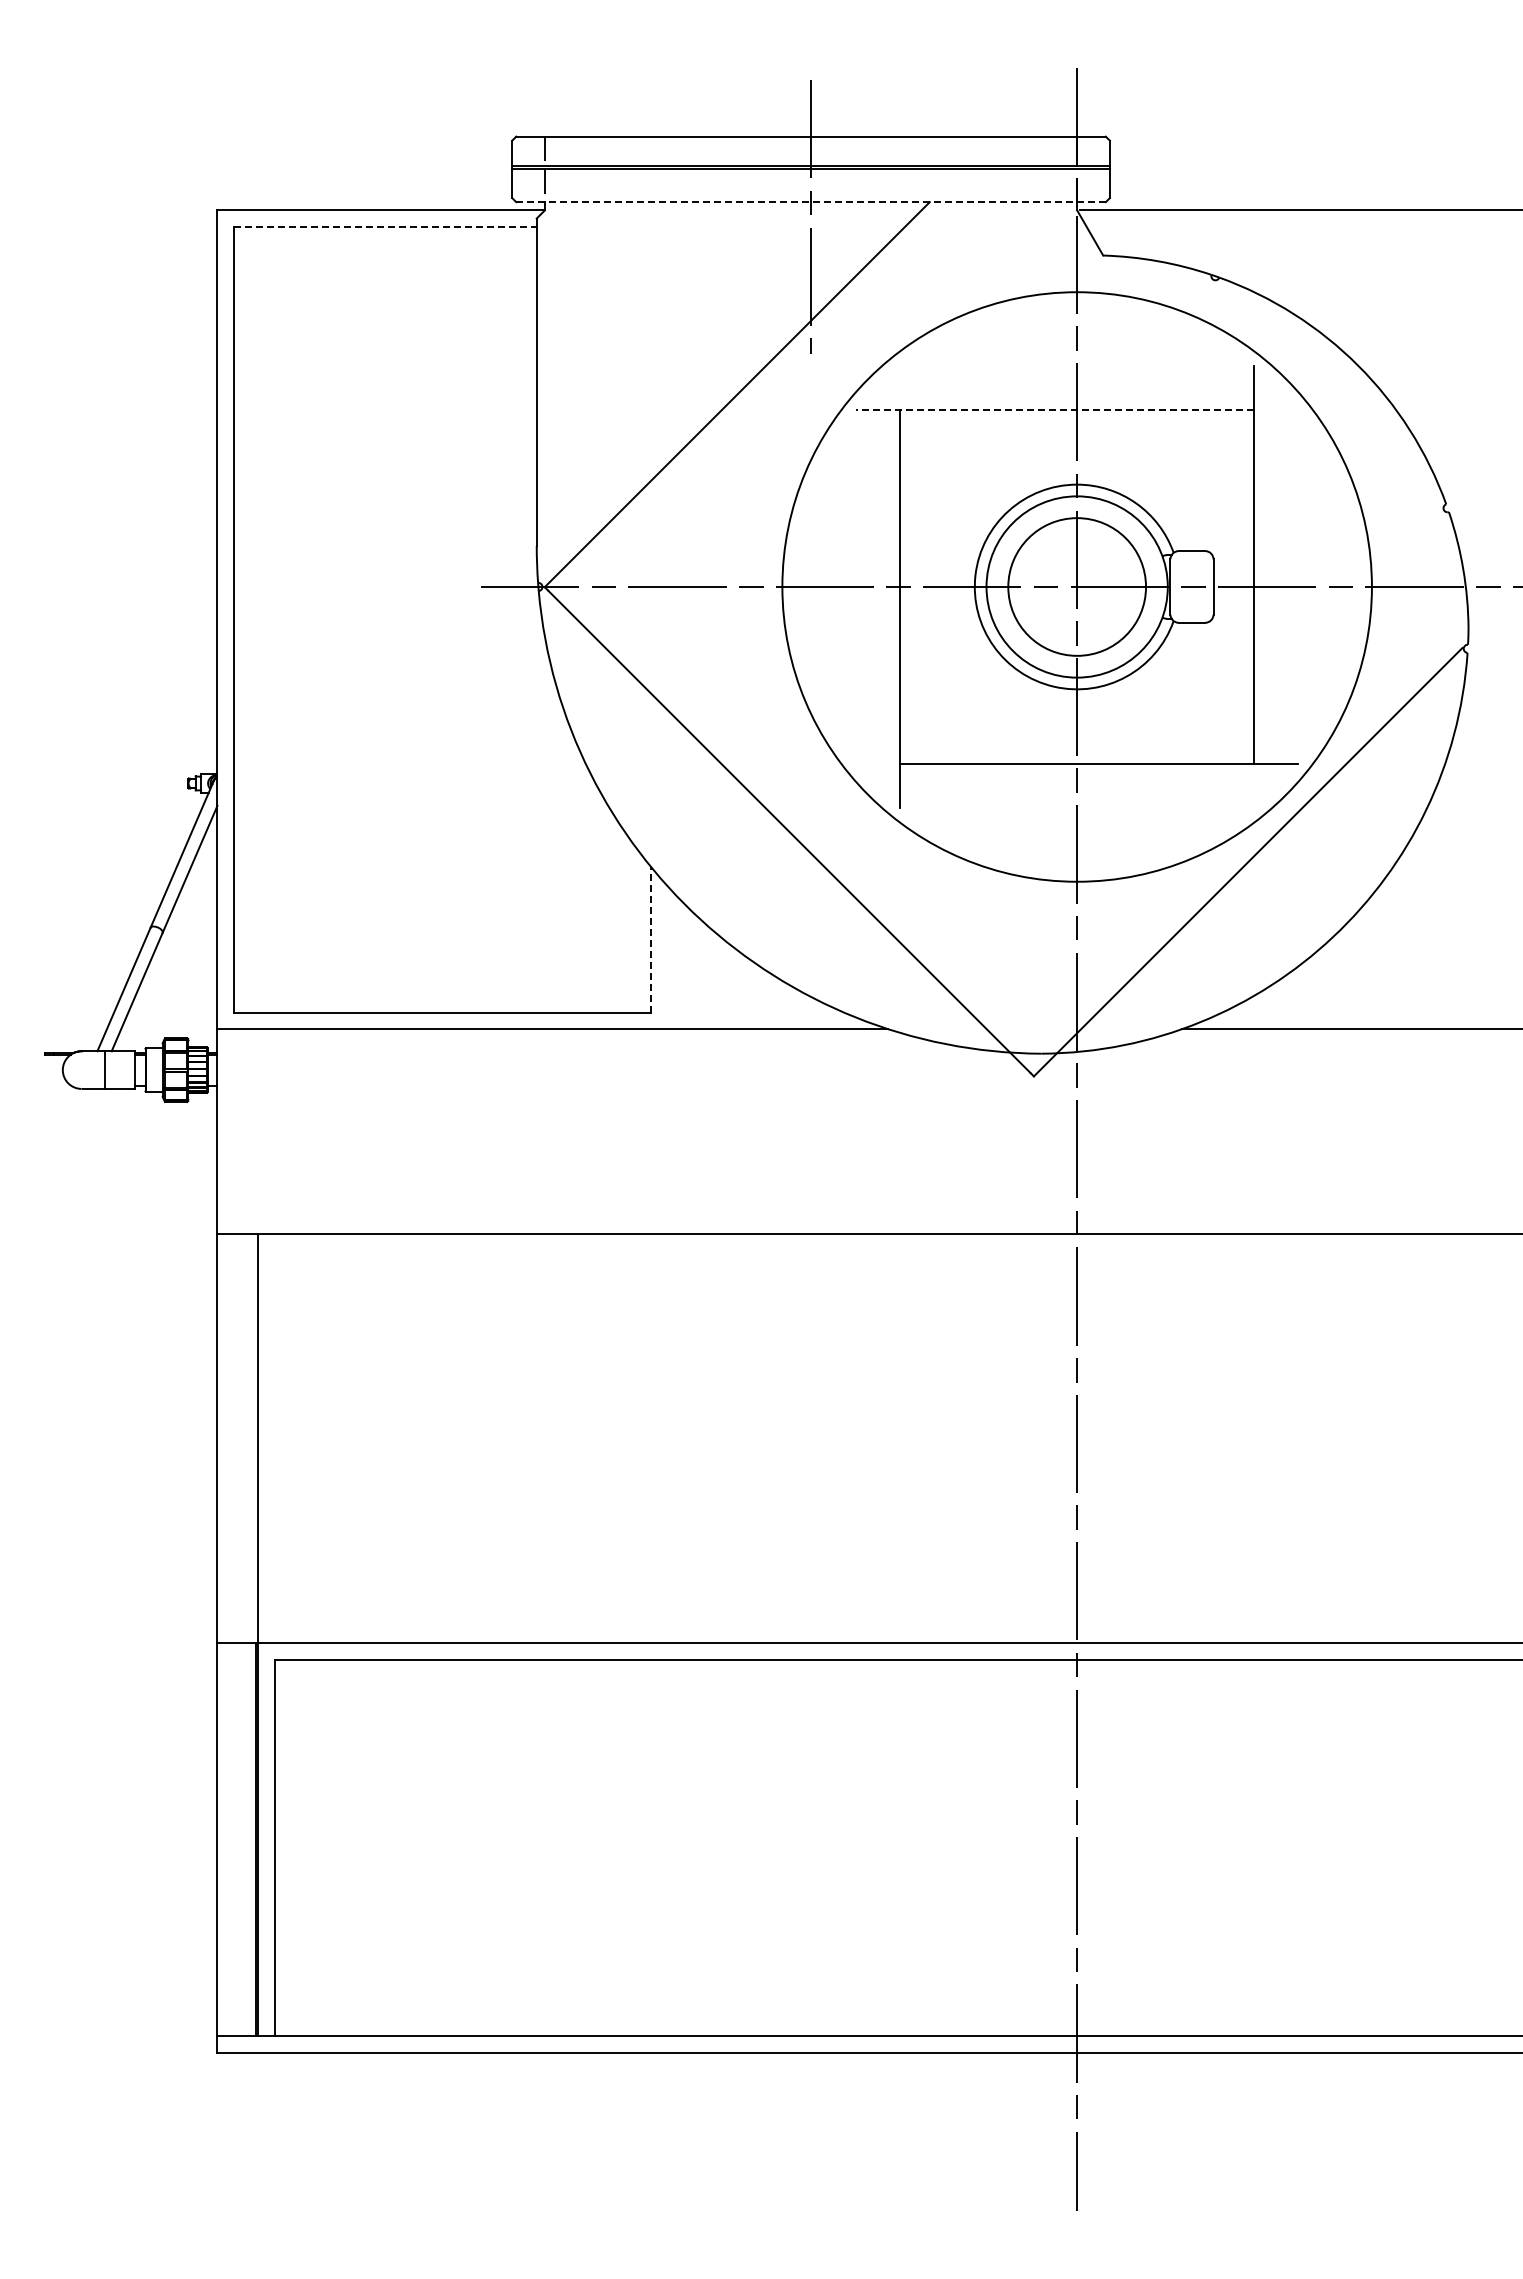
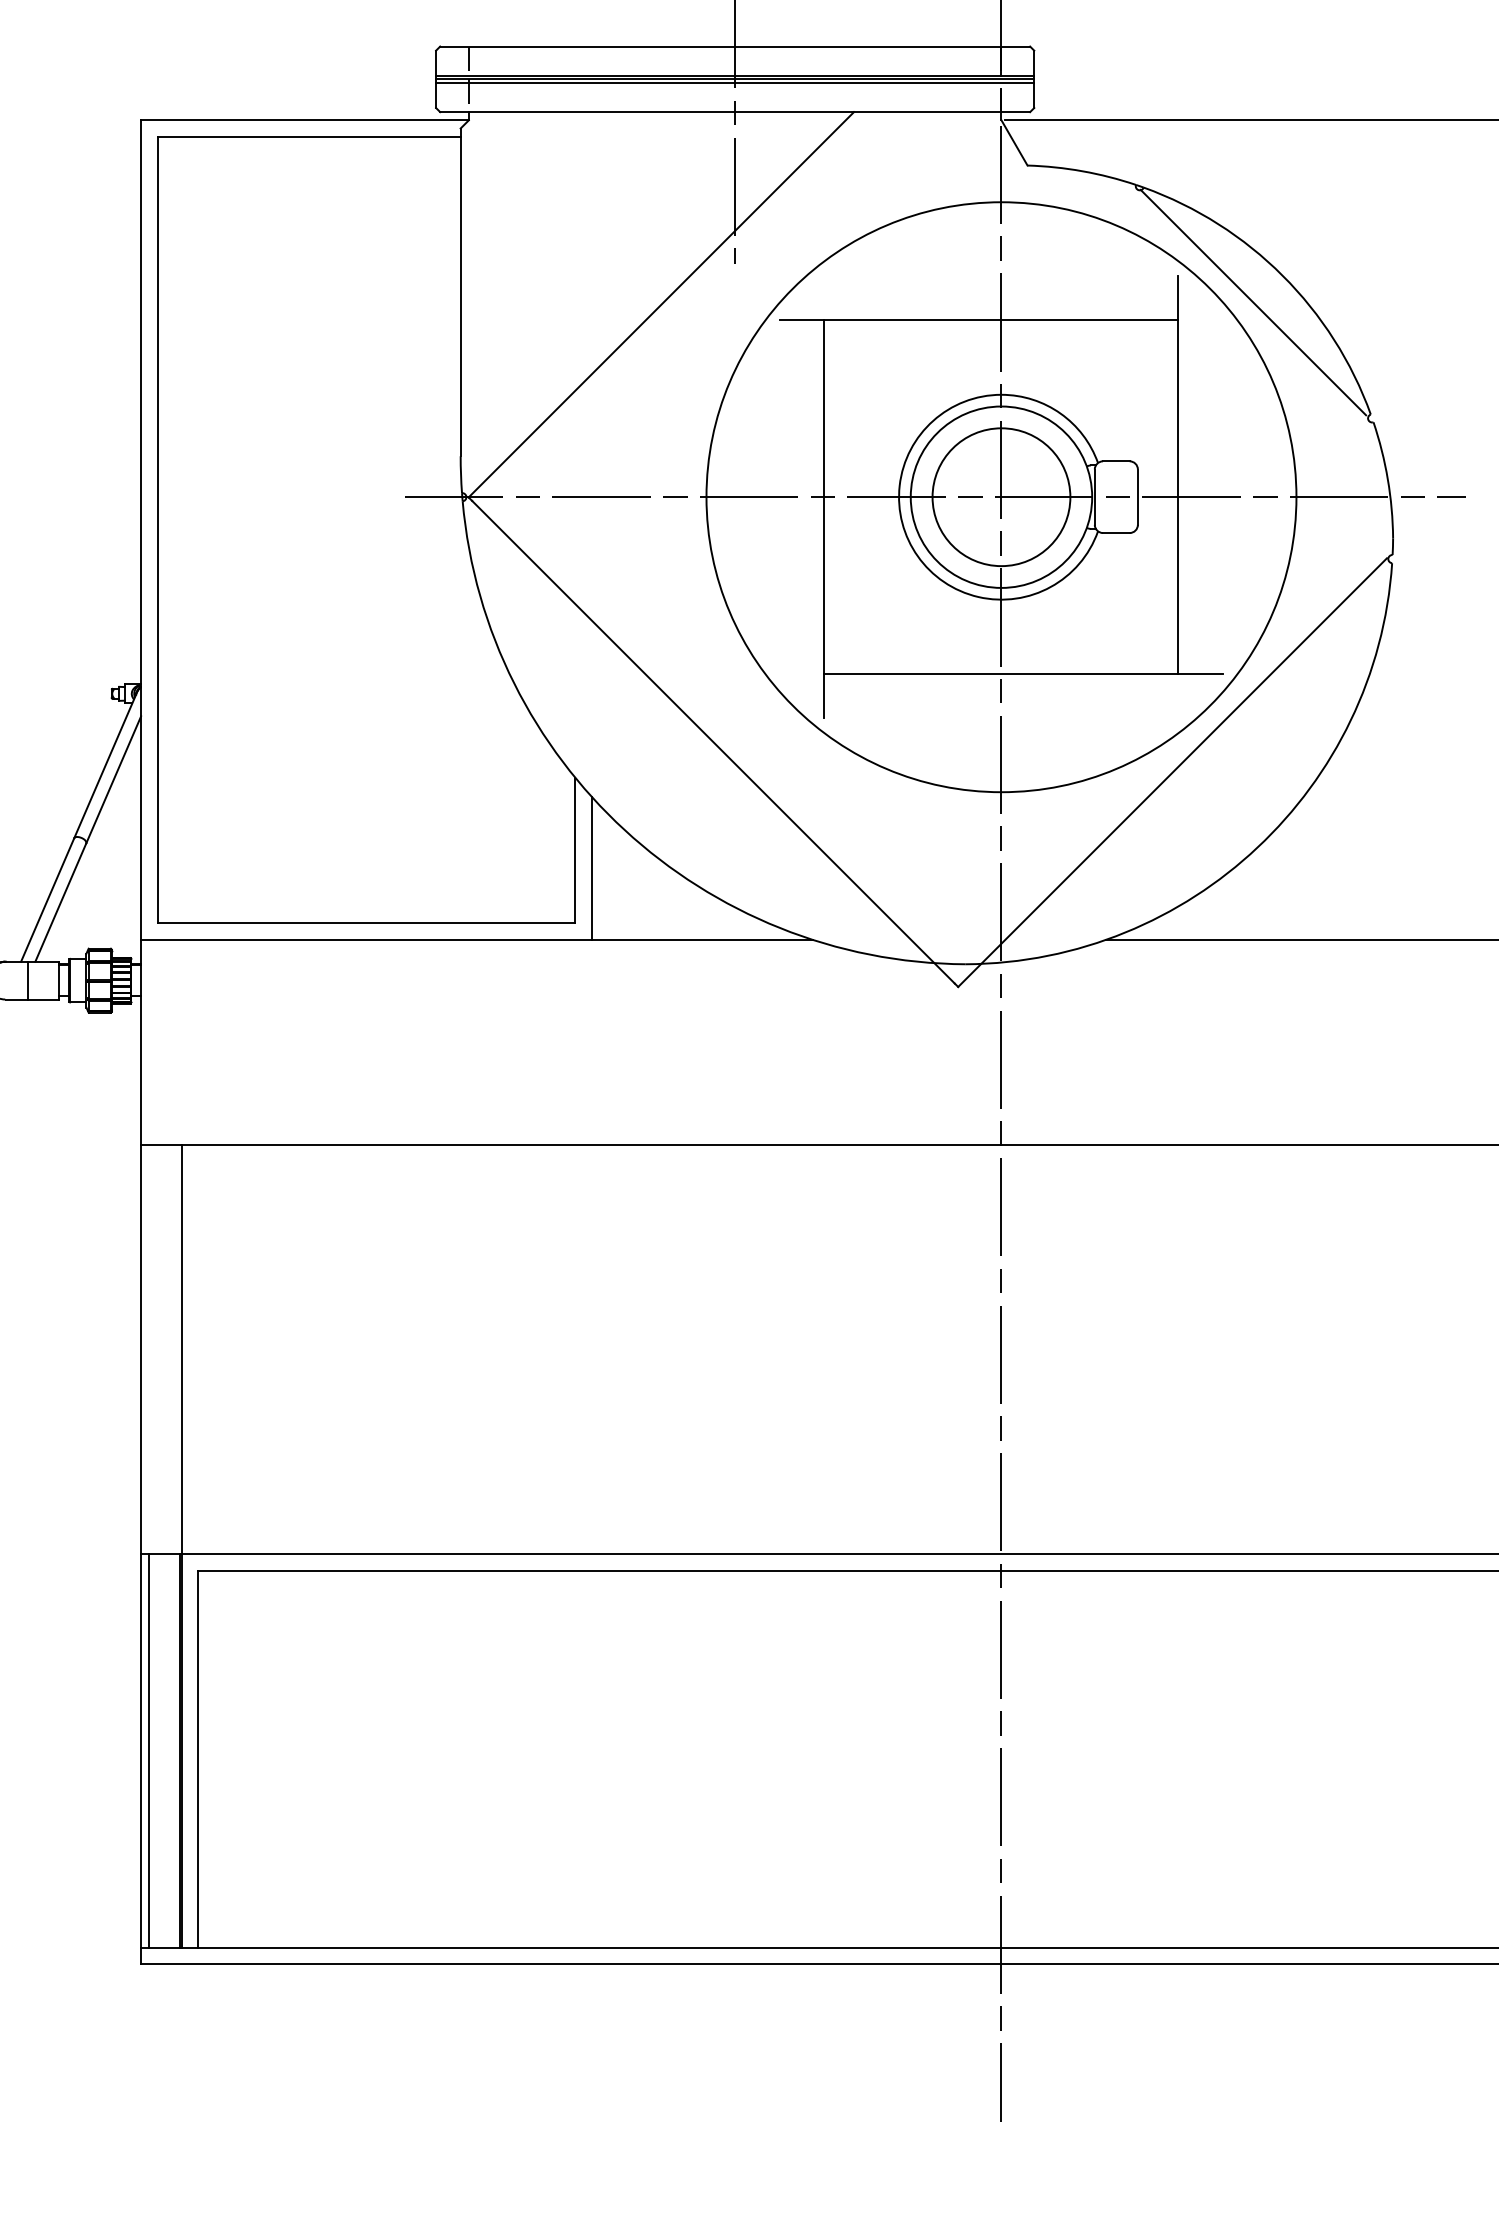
line: (810, 173) -> (734, 83), added
line: (811, 202) -> (735, 112), dashed -> solid
line: (385, 226) -> (309, 136), dashed -> solid
line: (1328, 392) -> (1252, 302), added
line: (1055, 410) -> (979, 320), dashed -> solid
line: (651, 940) -> (575, 850), dashed -> solid
line: (667, 957) -> (591, 867), added
line: (225, 1839) -> (149, 1750), added

